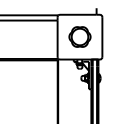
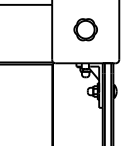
part: (79, 37) -> (84, 30), size x0.71

